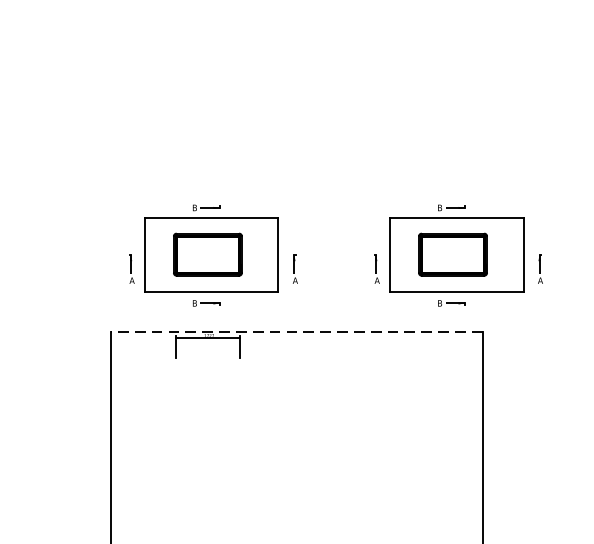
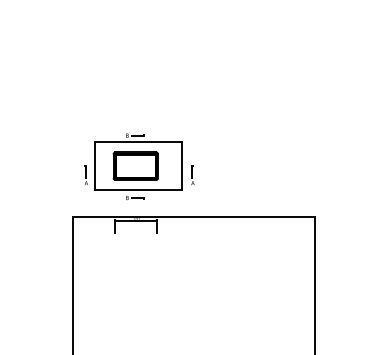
part: (458, 255) -> (299, 166), removed
line: (296, 331) -> (193, 216), dashed -> solid

